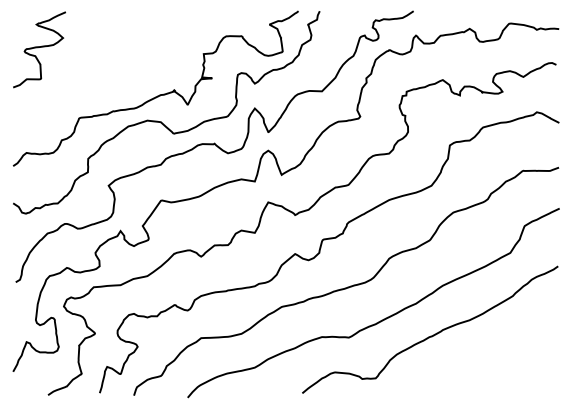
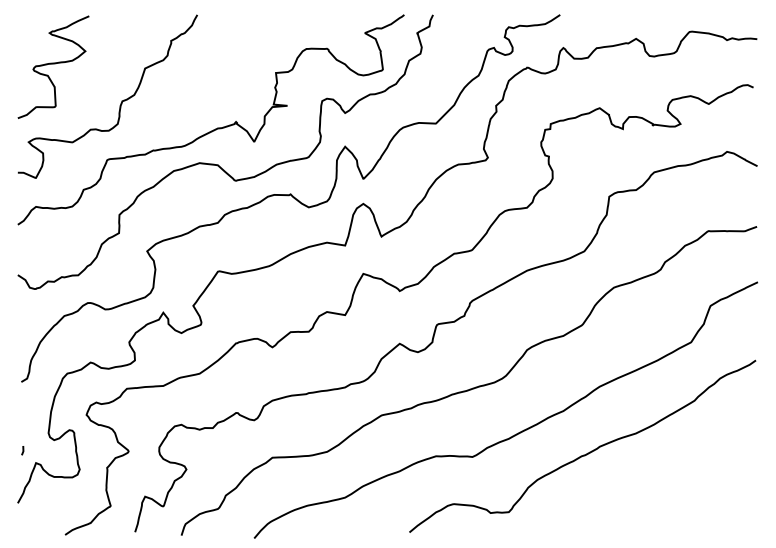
curve: (89, 74) -> (121, 100), added
line: (16, 332) -> (22, 450), added

